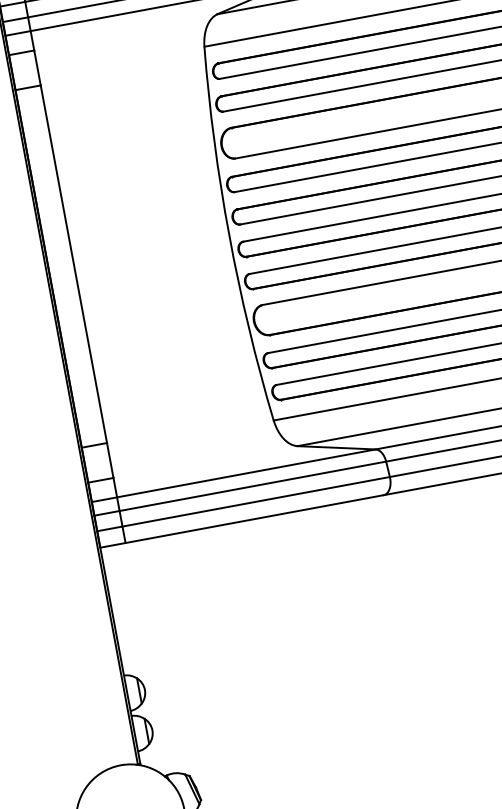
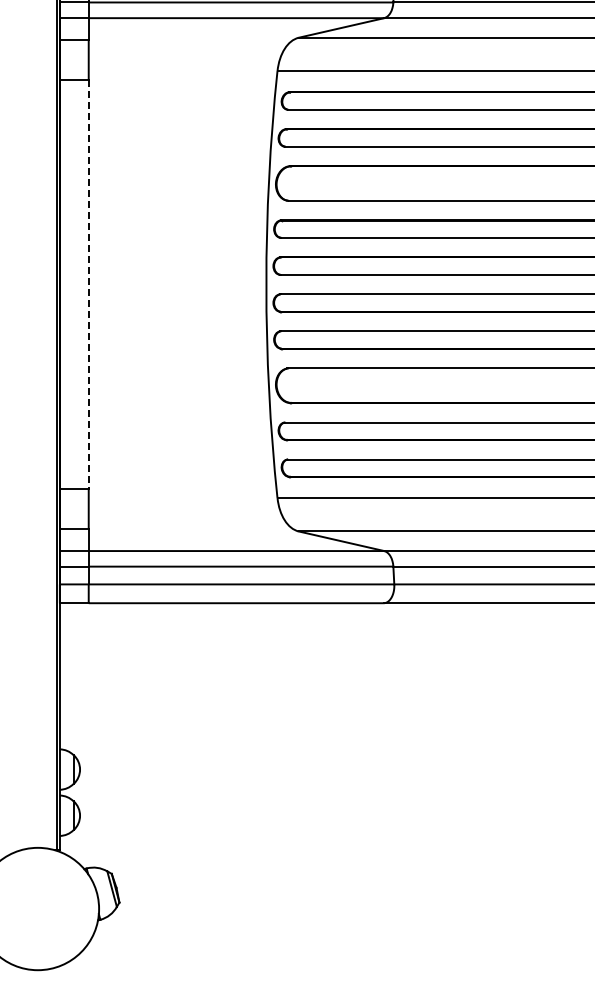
line: (73, 265) -> (88, 285), solid -> dashed

